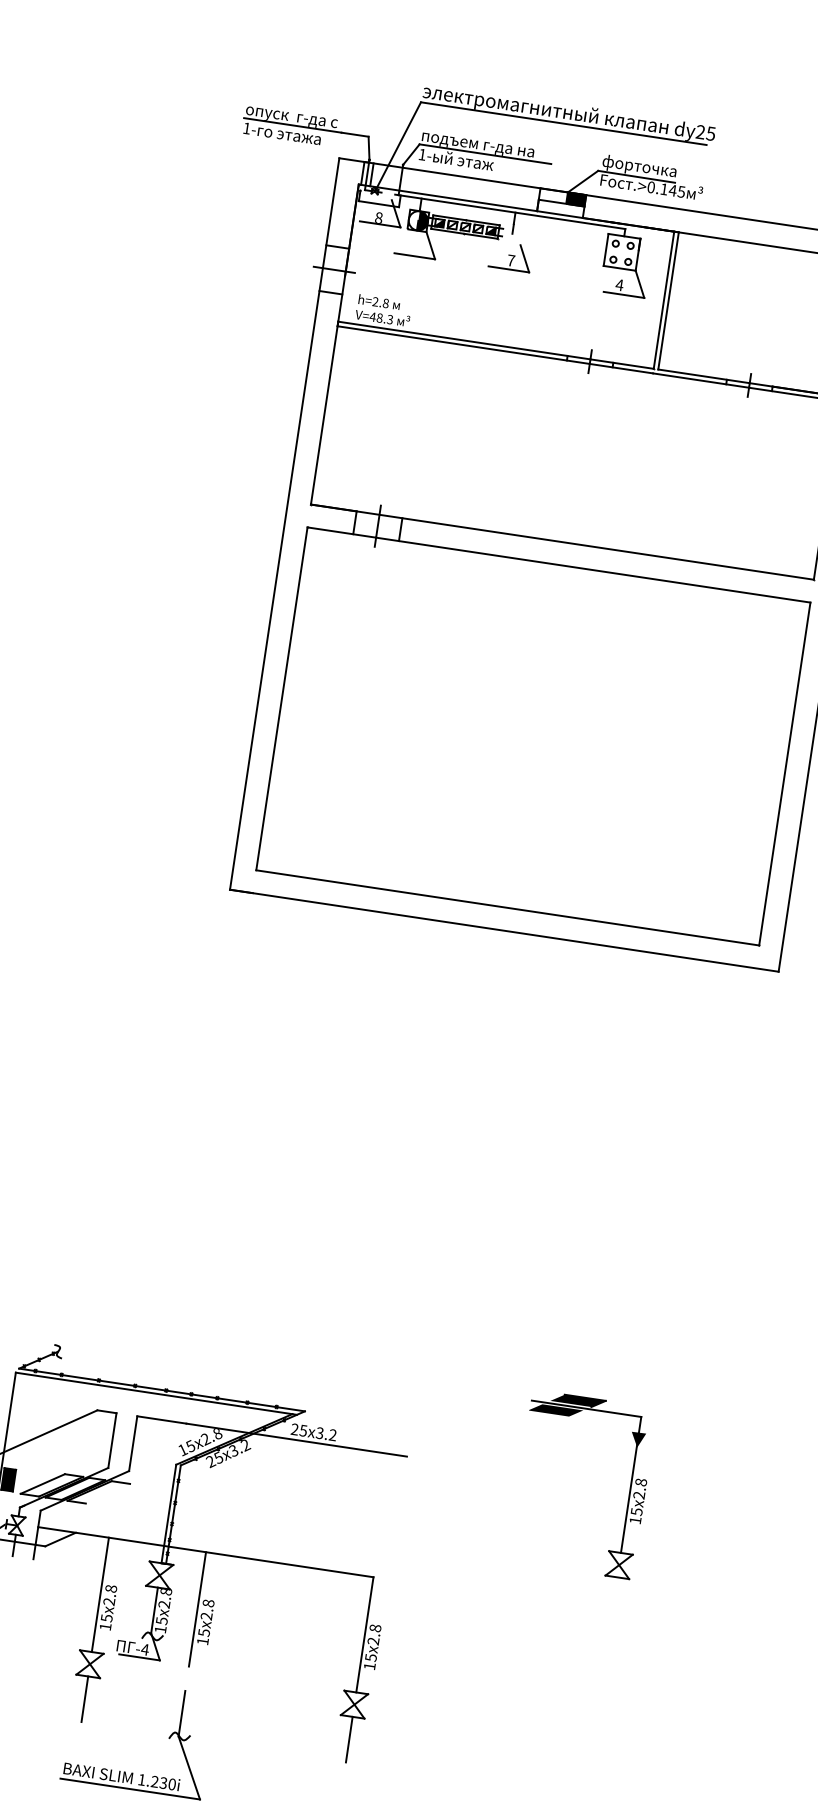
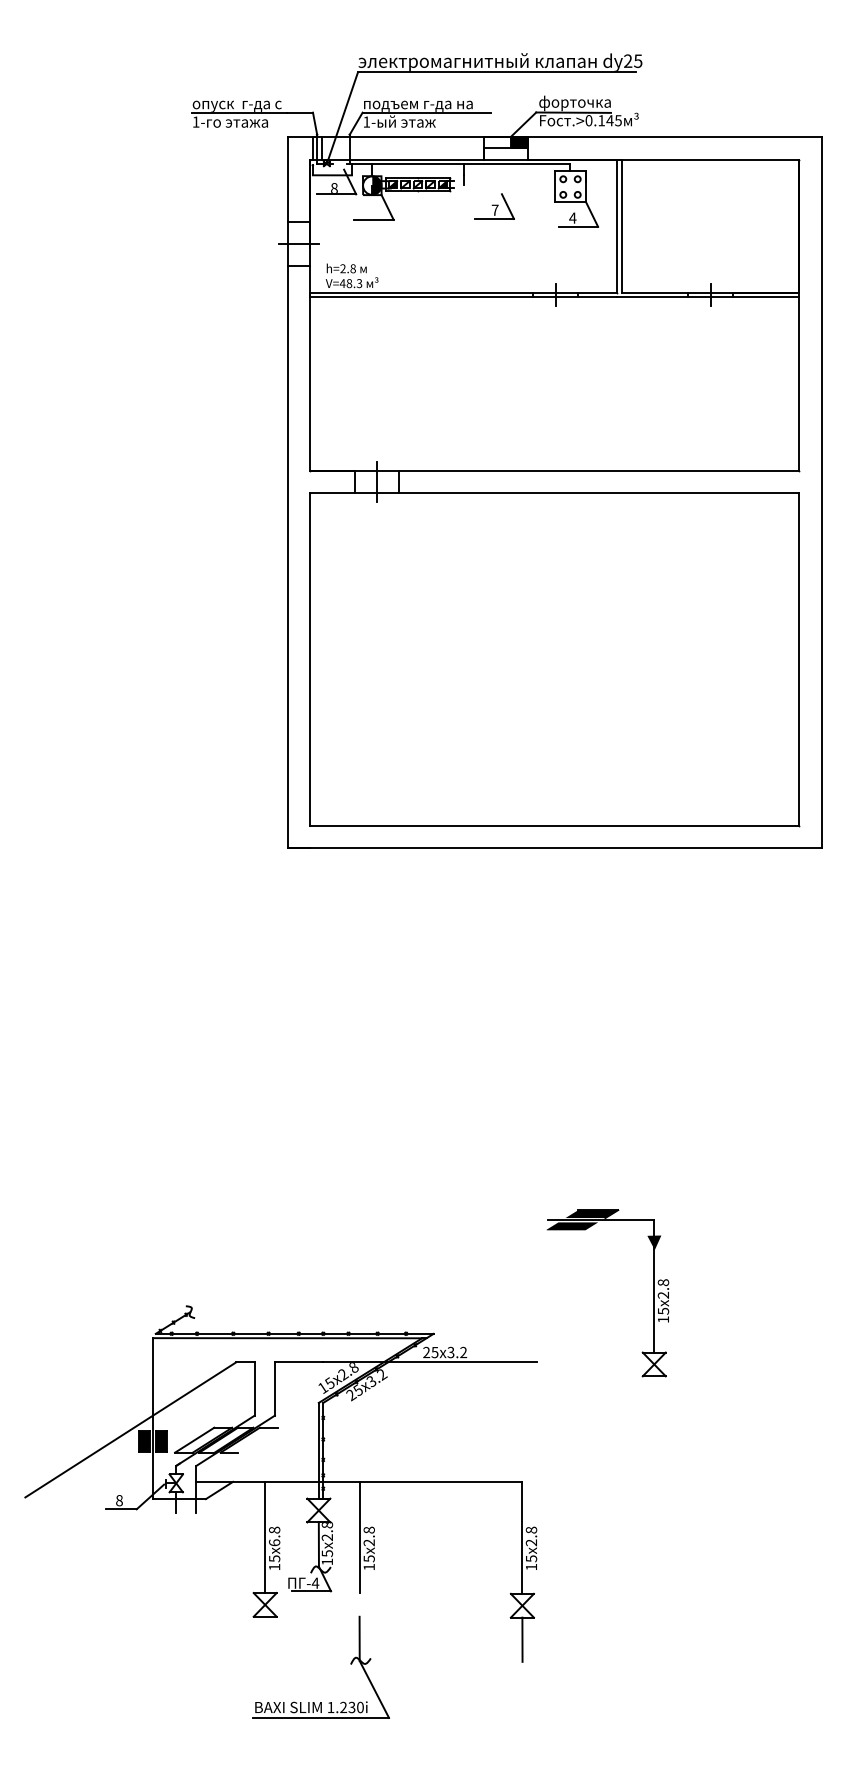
part: (511, 256) -> (494, 206), moved
part: (629, 1492) -> (653, 1293), moved
text: (109, 1601) -> (274, 1542), 15x2.8 -> 15x6.8
line: (85, 1698) -> (265, 1638), removed

